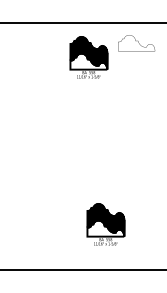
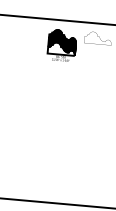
part: (105, 224) -> (63, 170), removed

